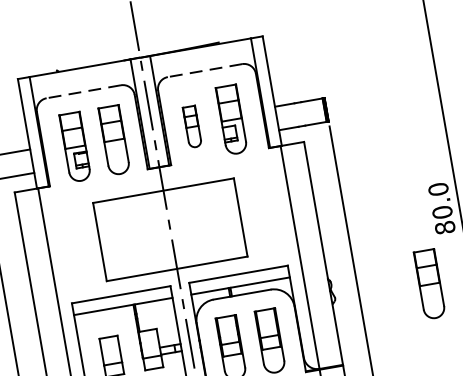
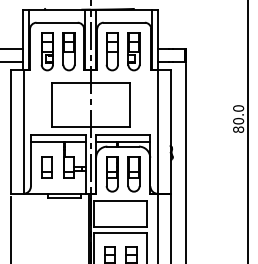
line: (205, 70) -> (124, 22), dashed -> solid
line: (84, 91) -> (57, 22), dashed -> solid
part: (191, 126) -> (111, 51), size x1.67
part: (428, 284) -> (224, 158), removed

